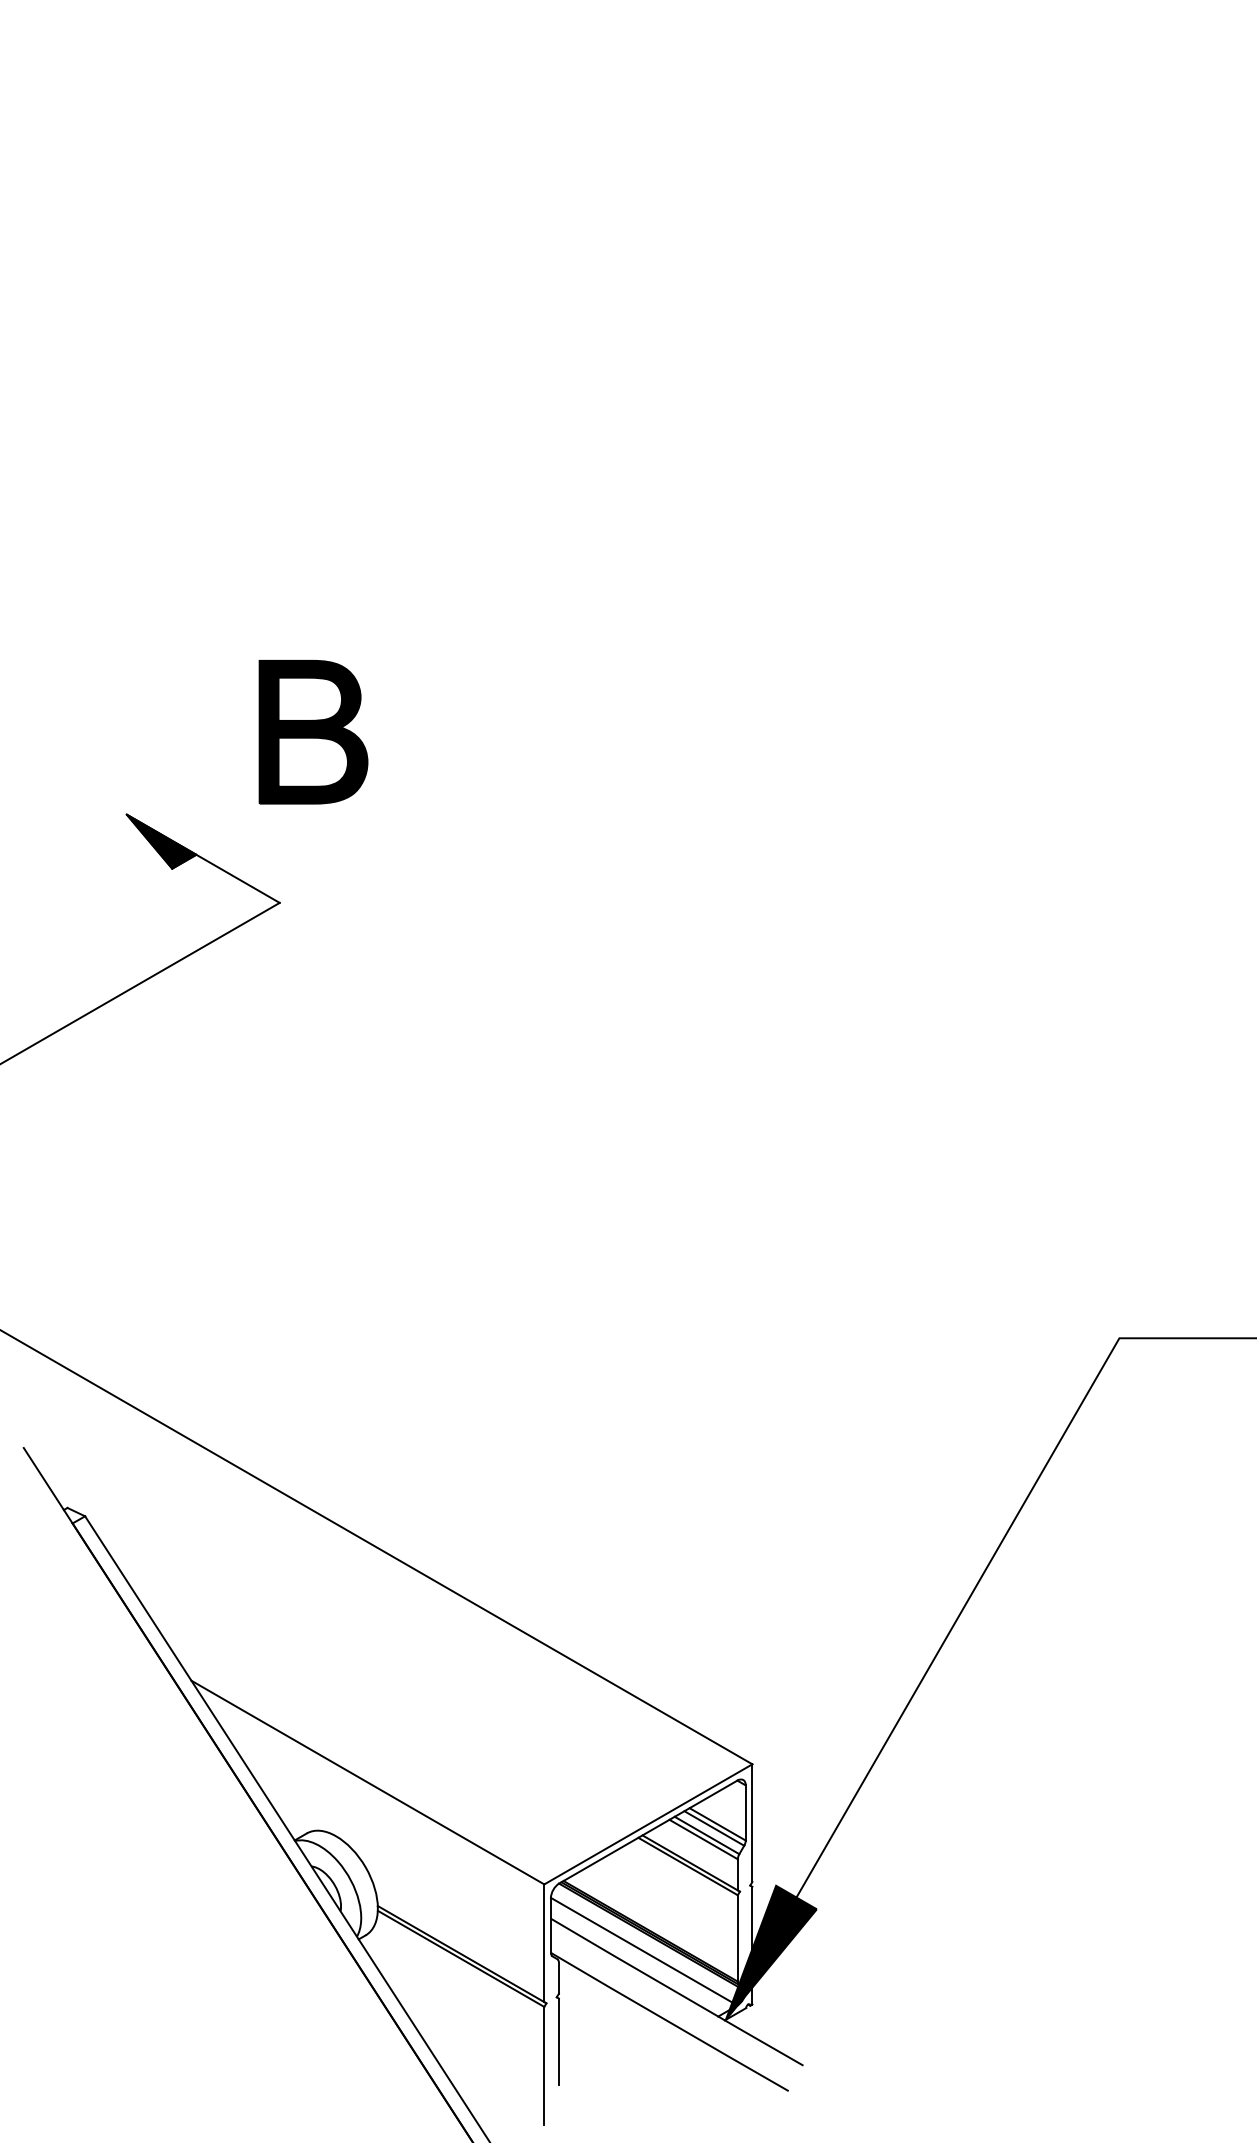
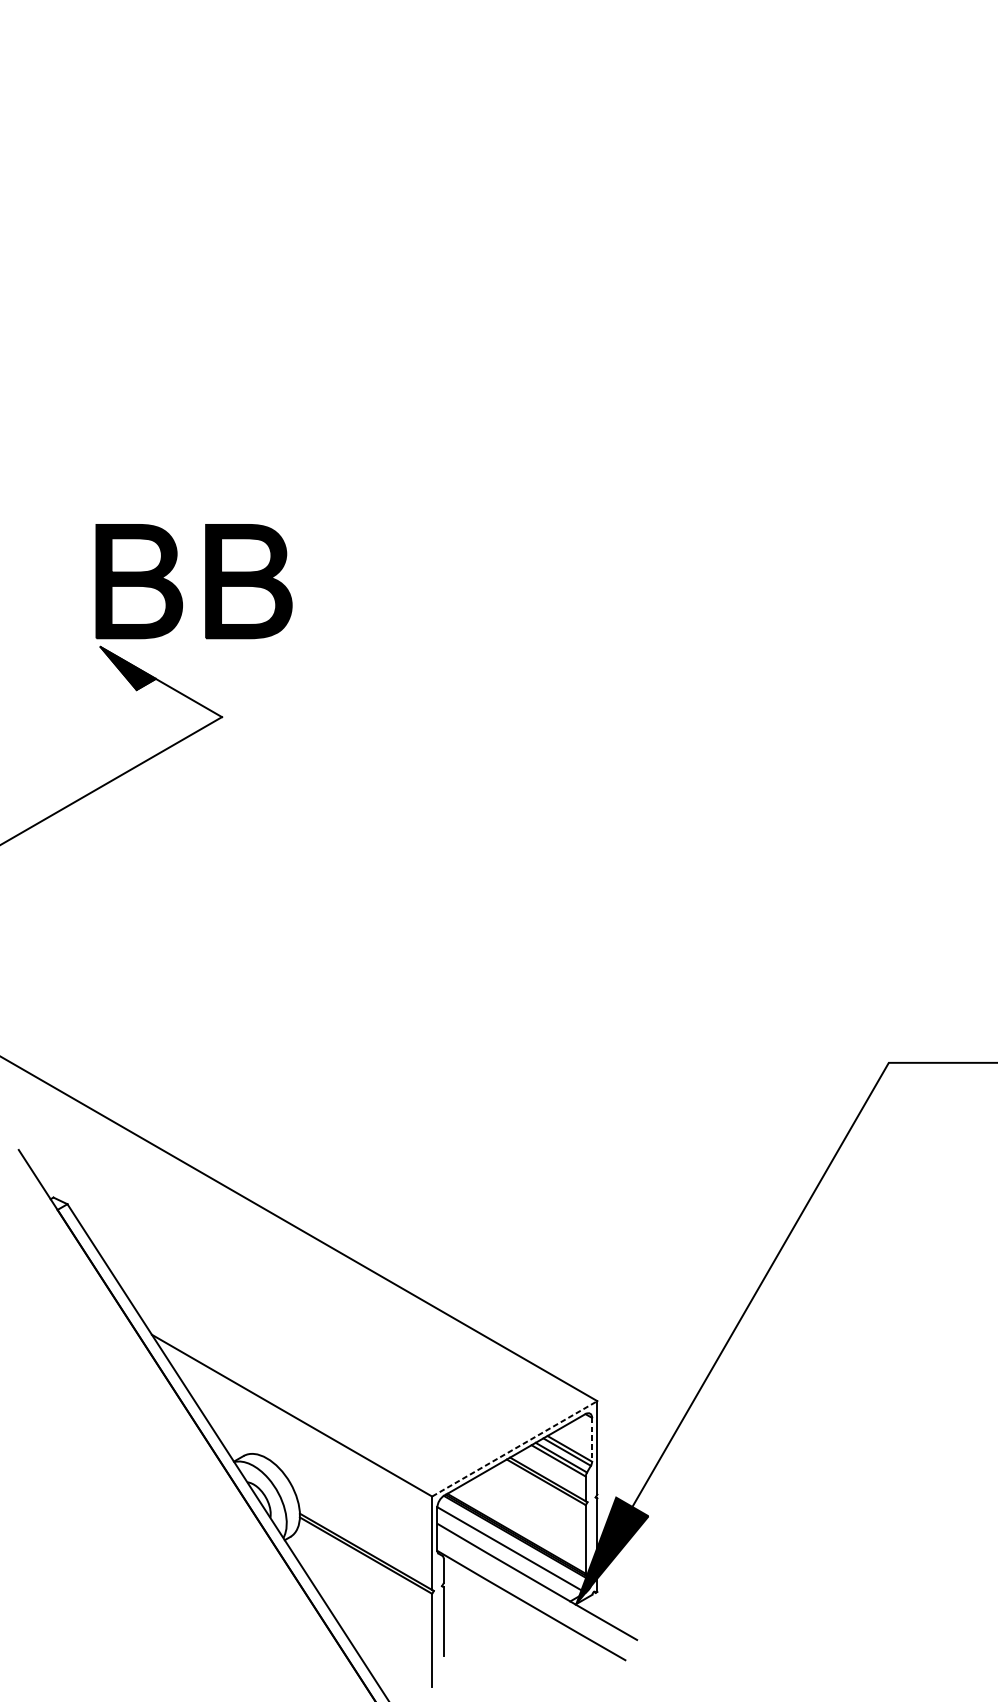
part: (175, 732) -> (139, 581), added
line: (745, 1813) -> (591, 1440), solid -> dashed
line: (648, 1824) -> (514, 1448), solid -> dashed

